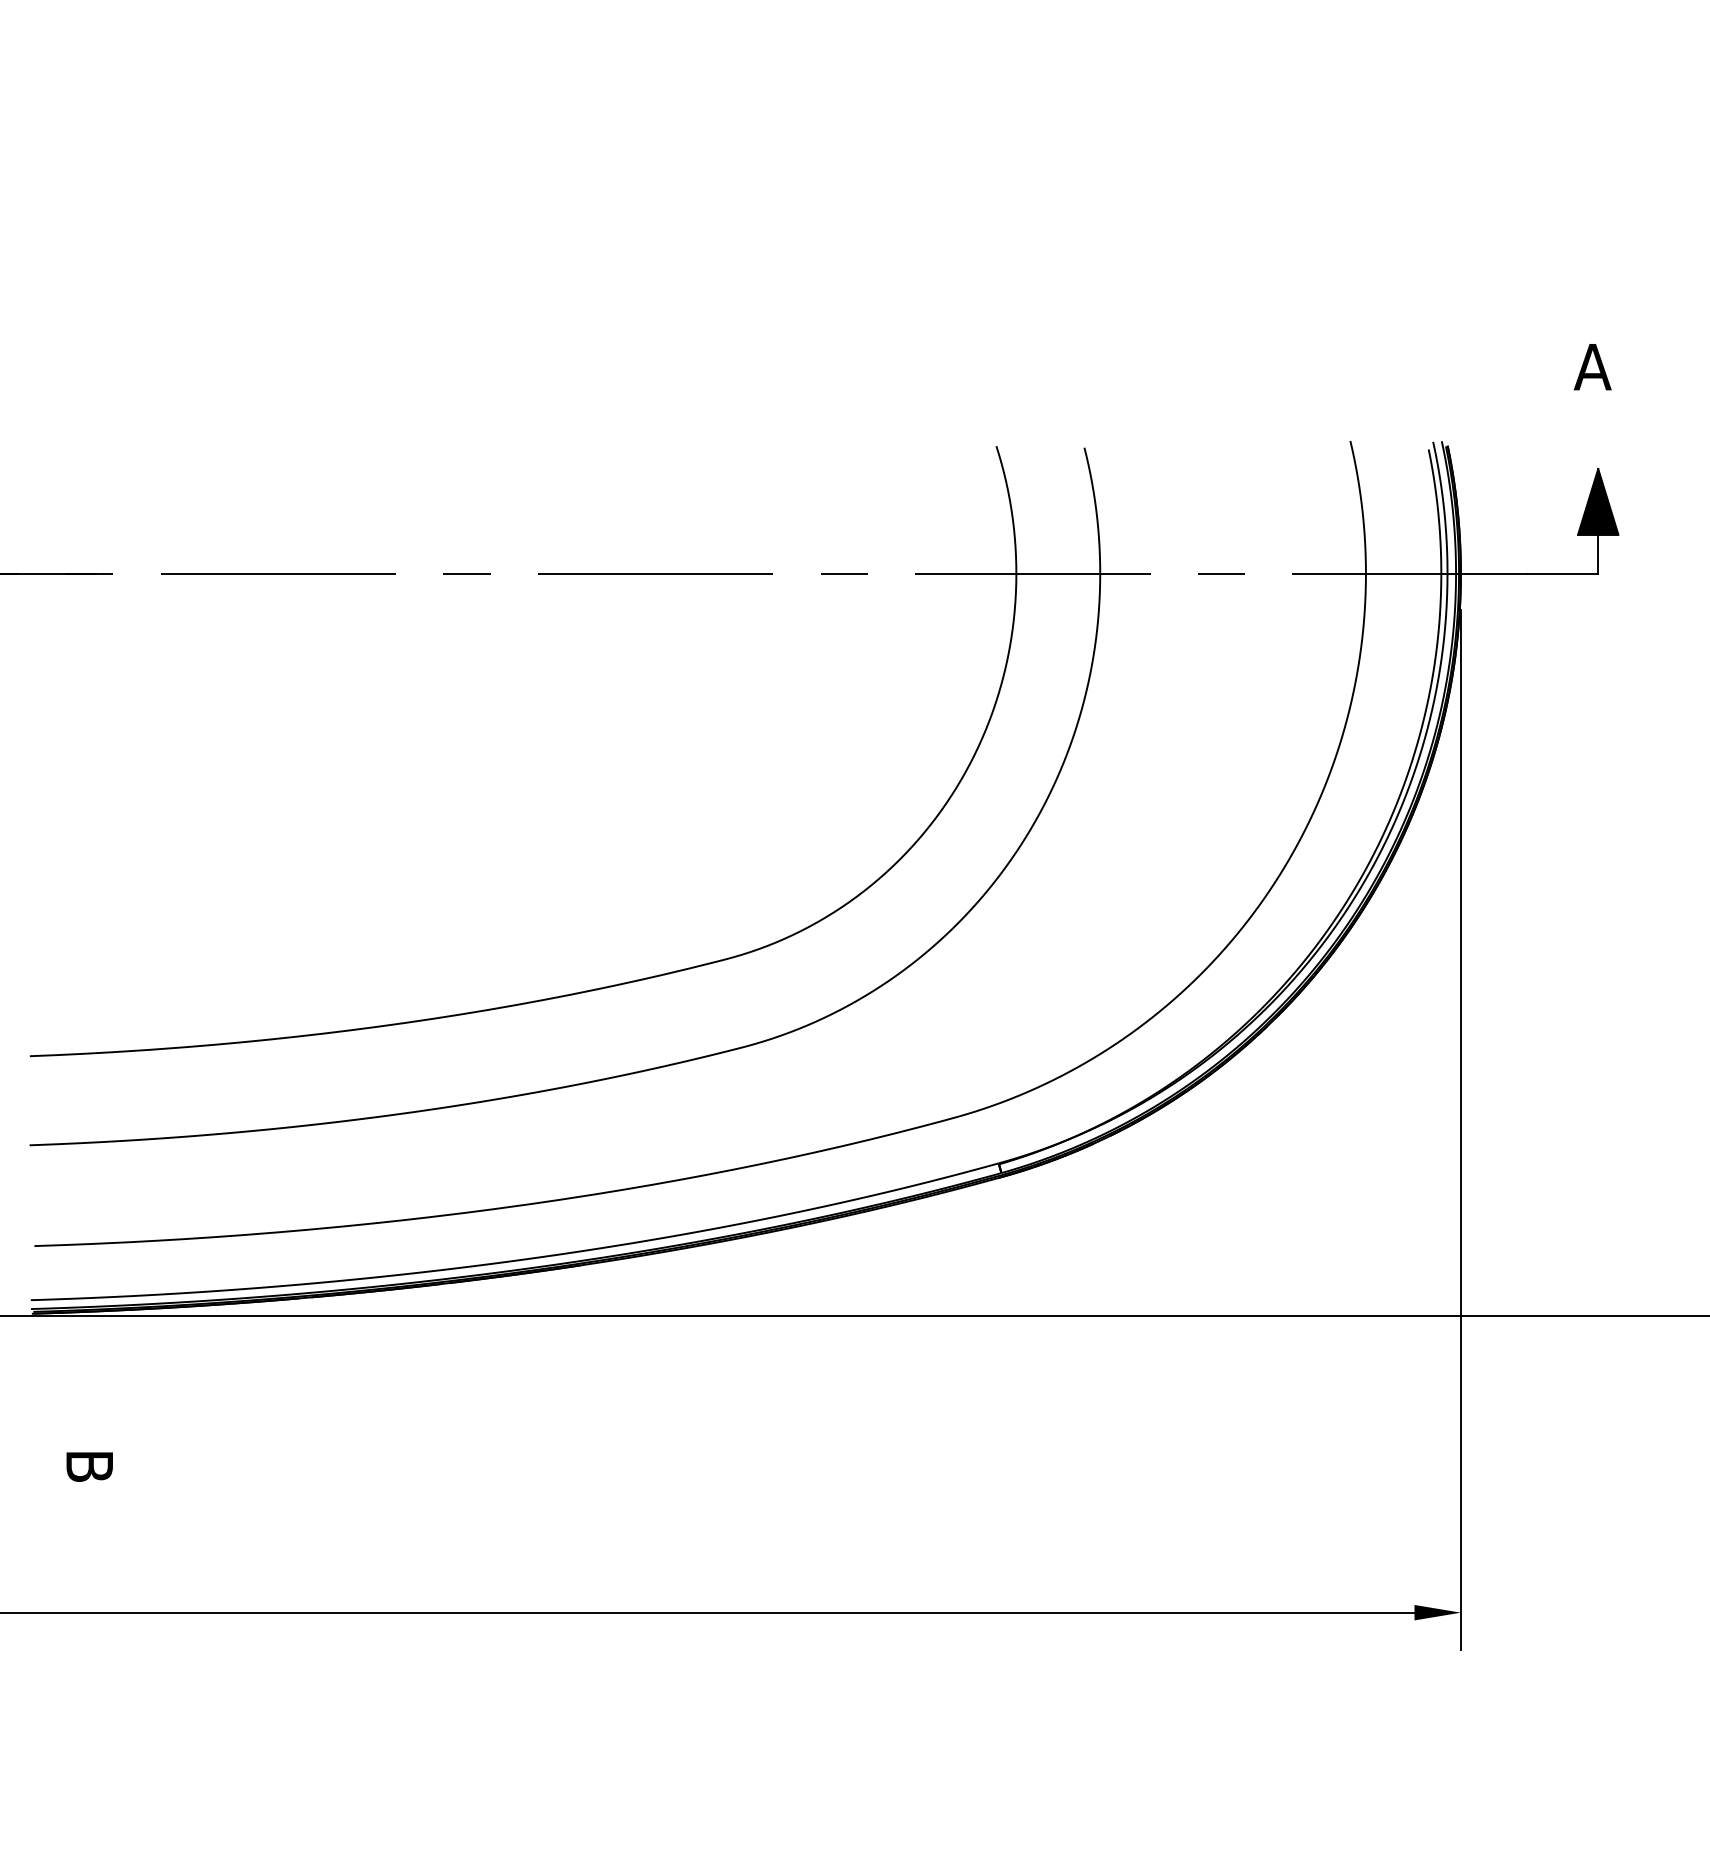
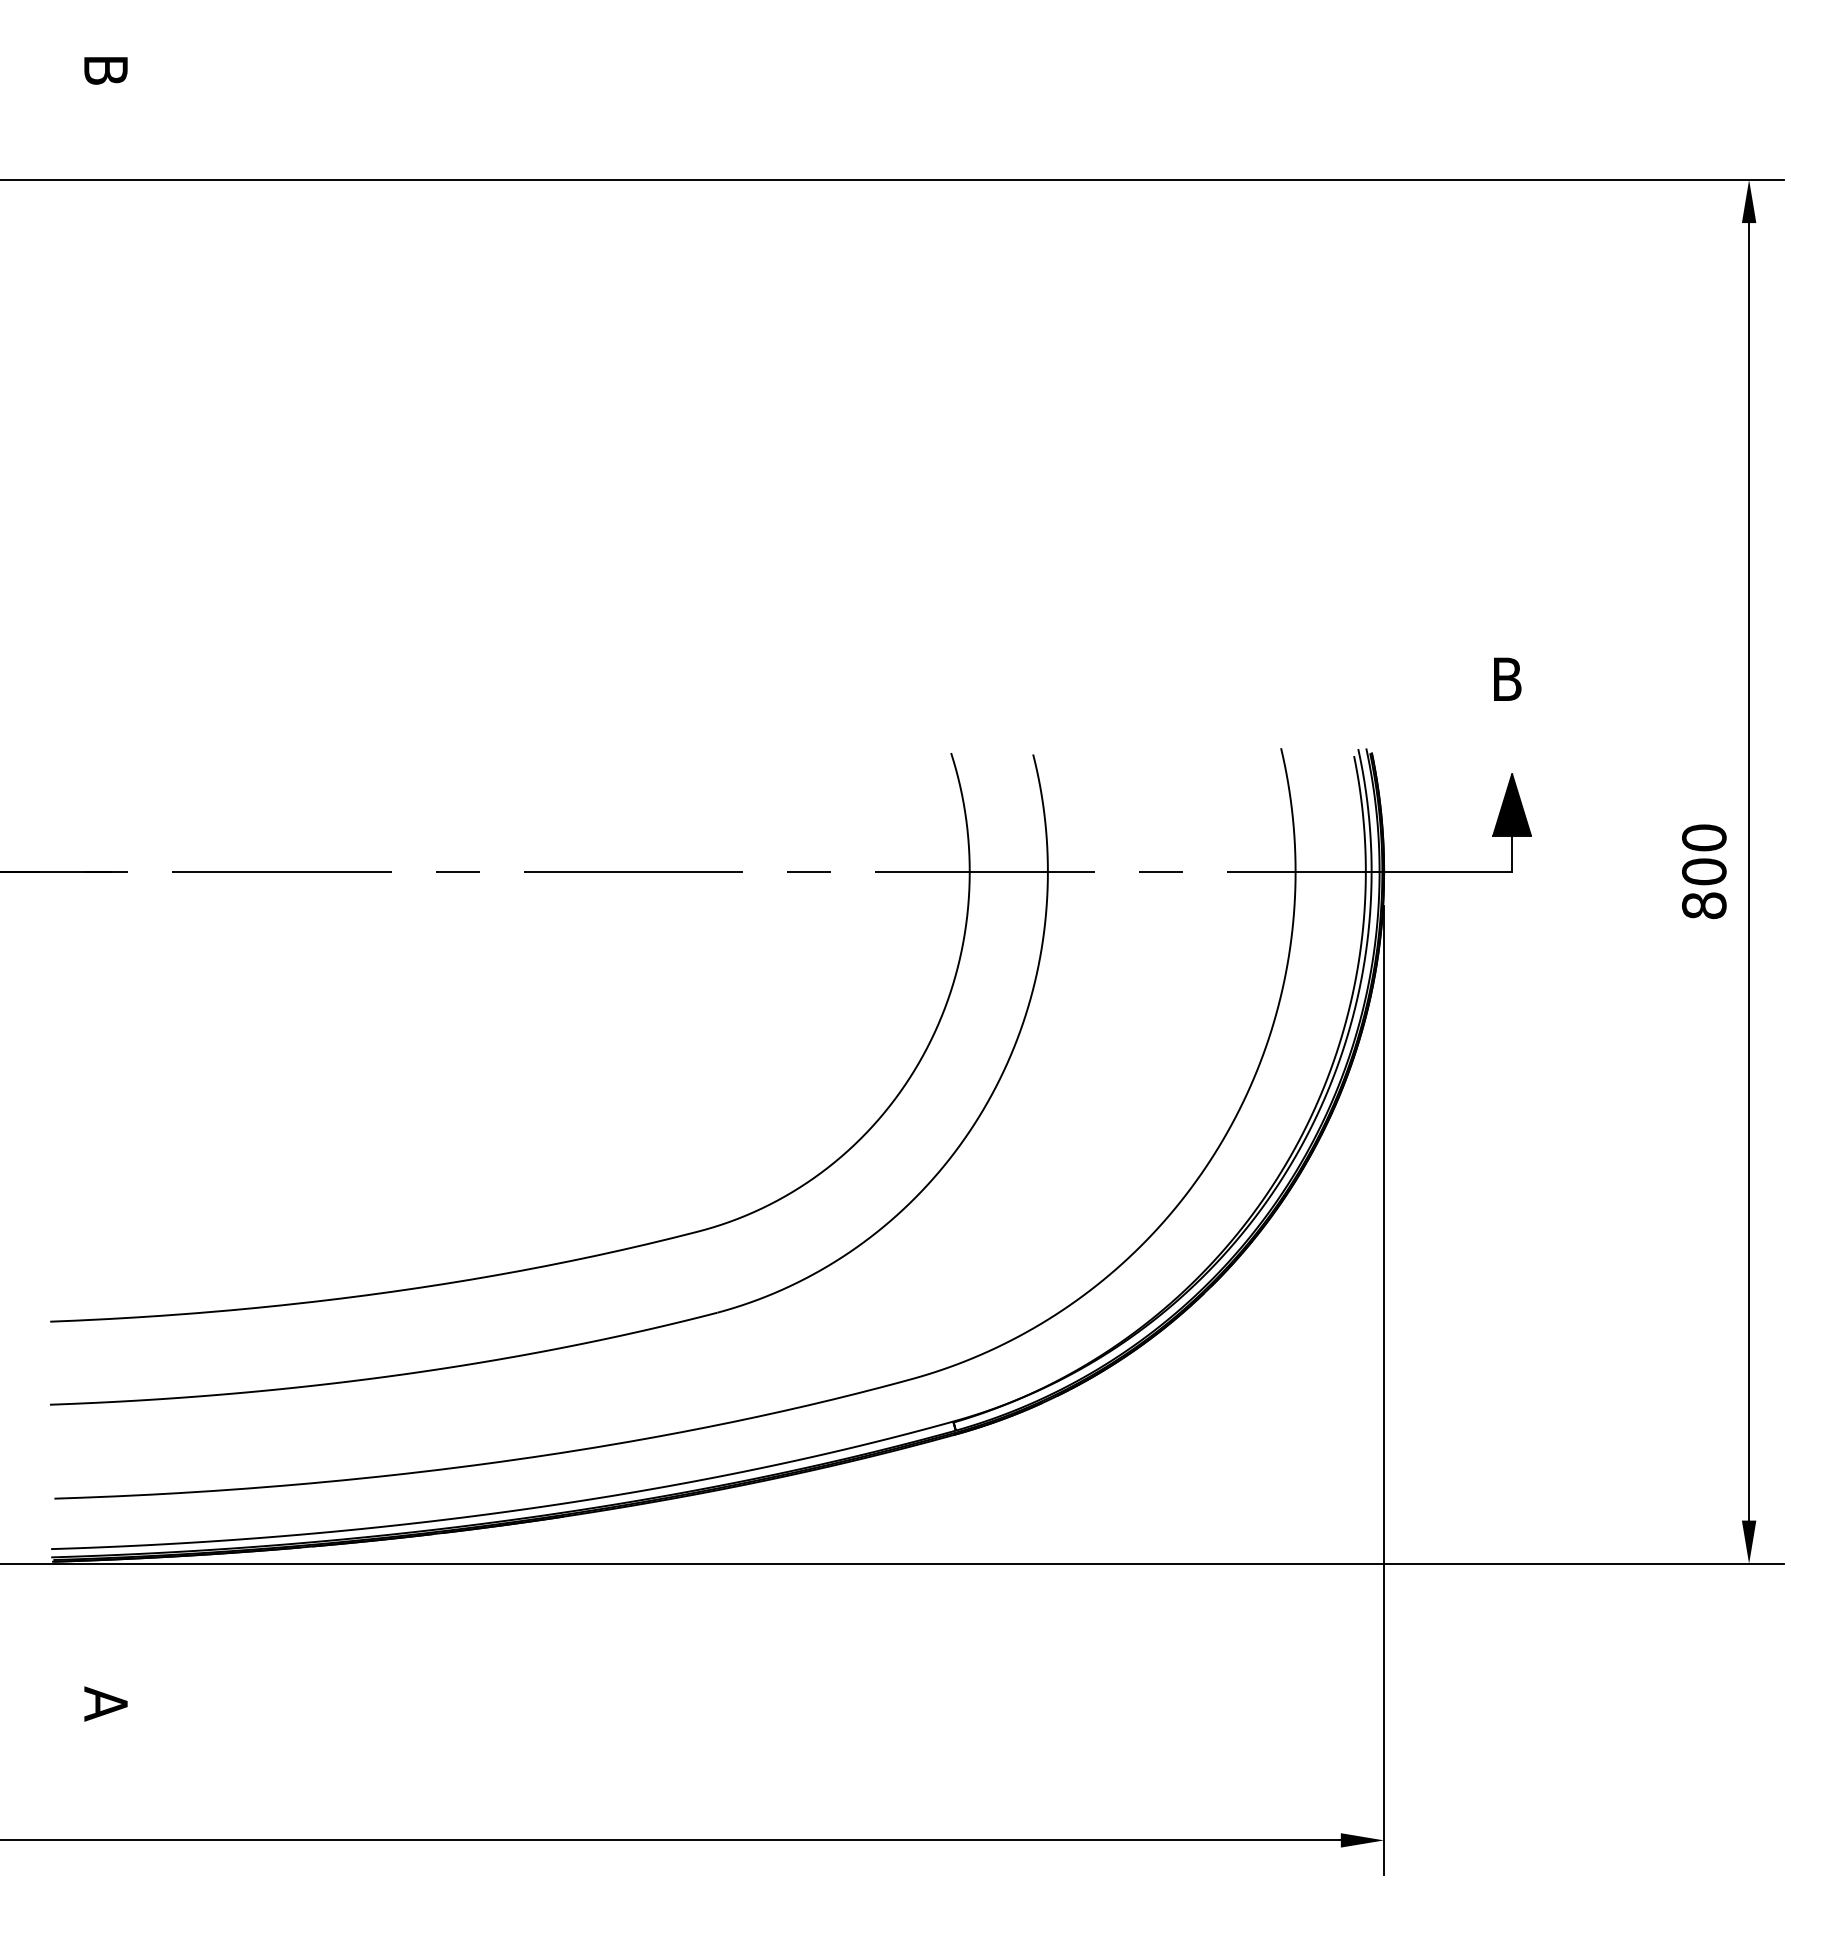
text: (1592, 366) -> (1506, 678), A -> B
text: (89, 1465) -> (105, 1703), B -> A

